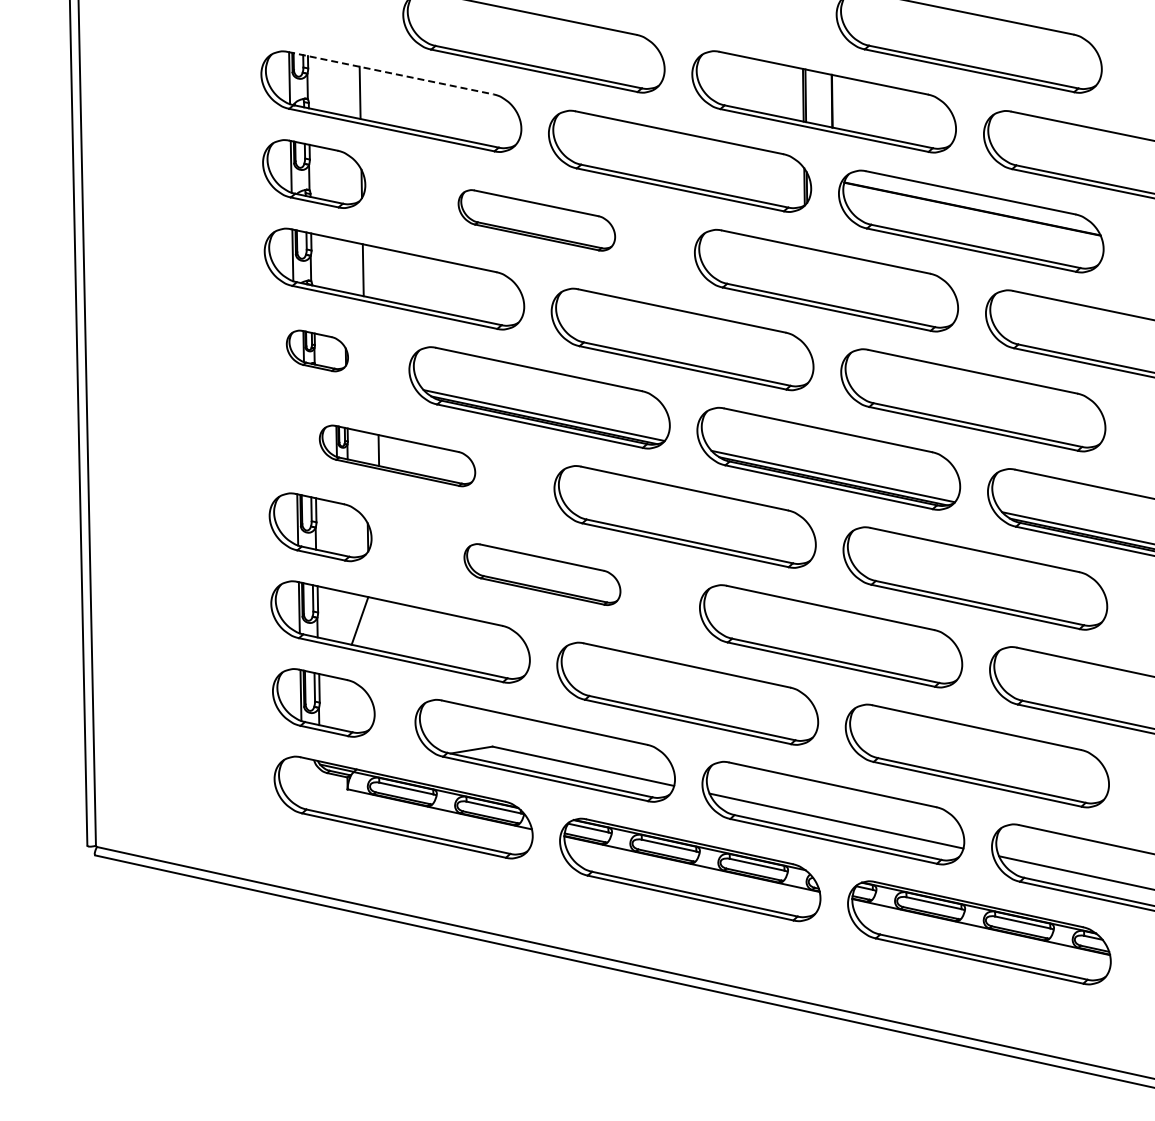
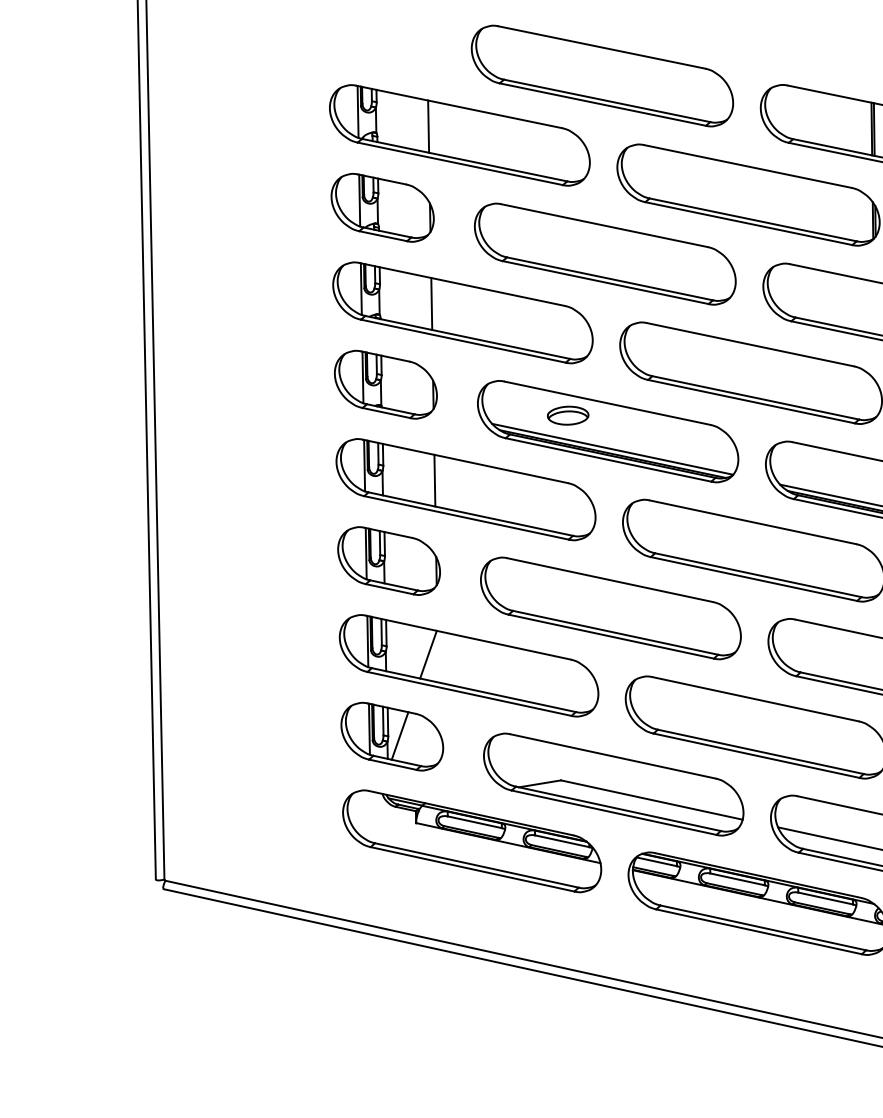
line: (390, 73) -> (458, 107), dashed -> solid
part: (536, 220) -> (604, 254), size x1.67
part: (317, 350) -> (385, 384), size x1.67
part: (499, 381) -> (567, 415), added
part: (397, 455) -> (465, 489), size x1.67
part: (542, 574) -> (610, 608), size x1.67
line: (331, 701) -> (399, 735), added

